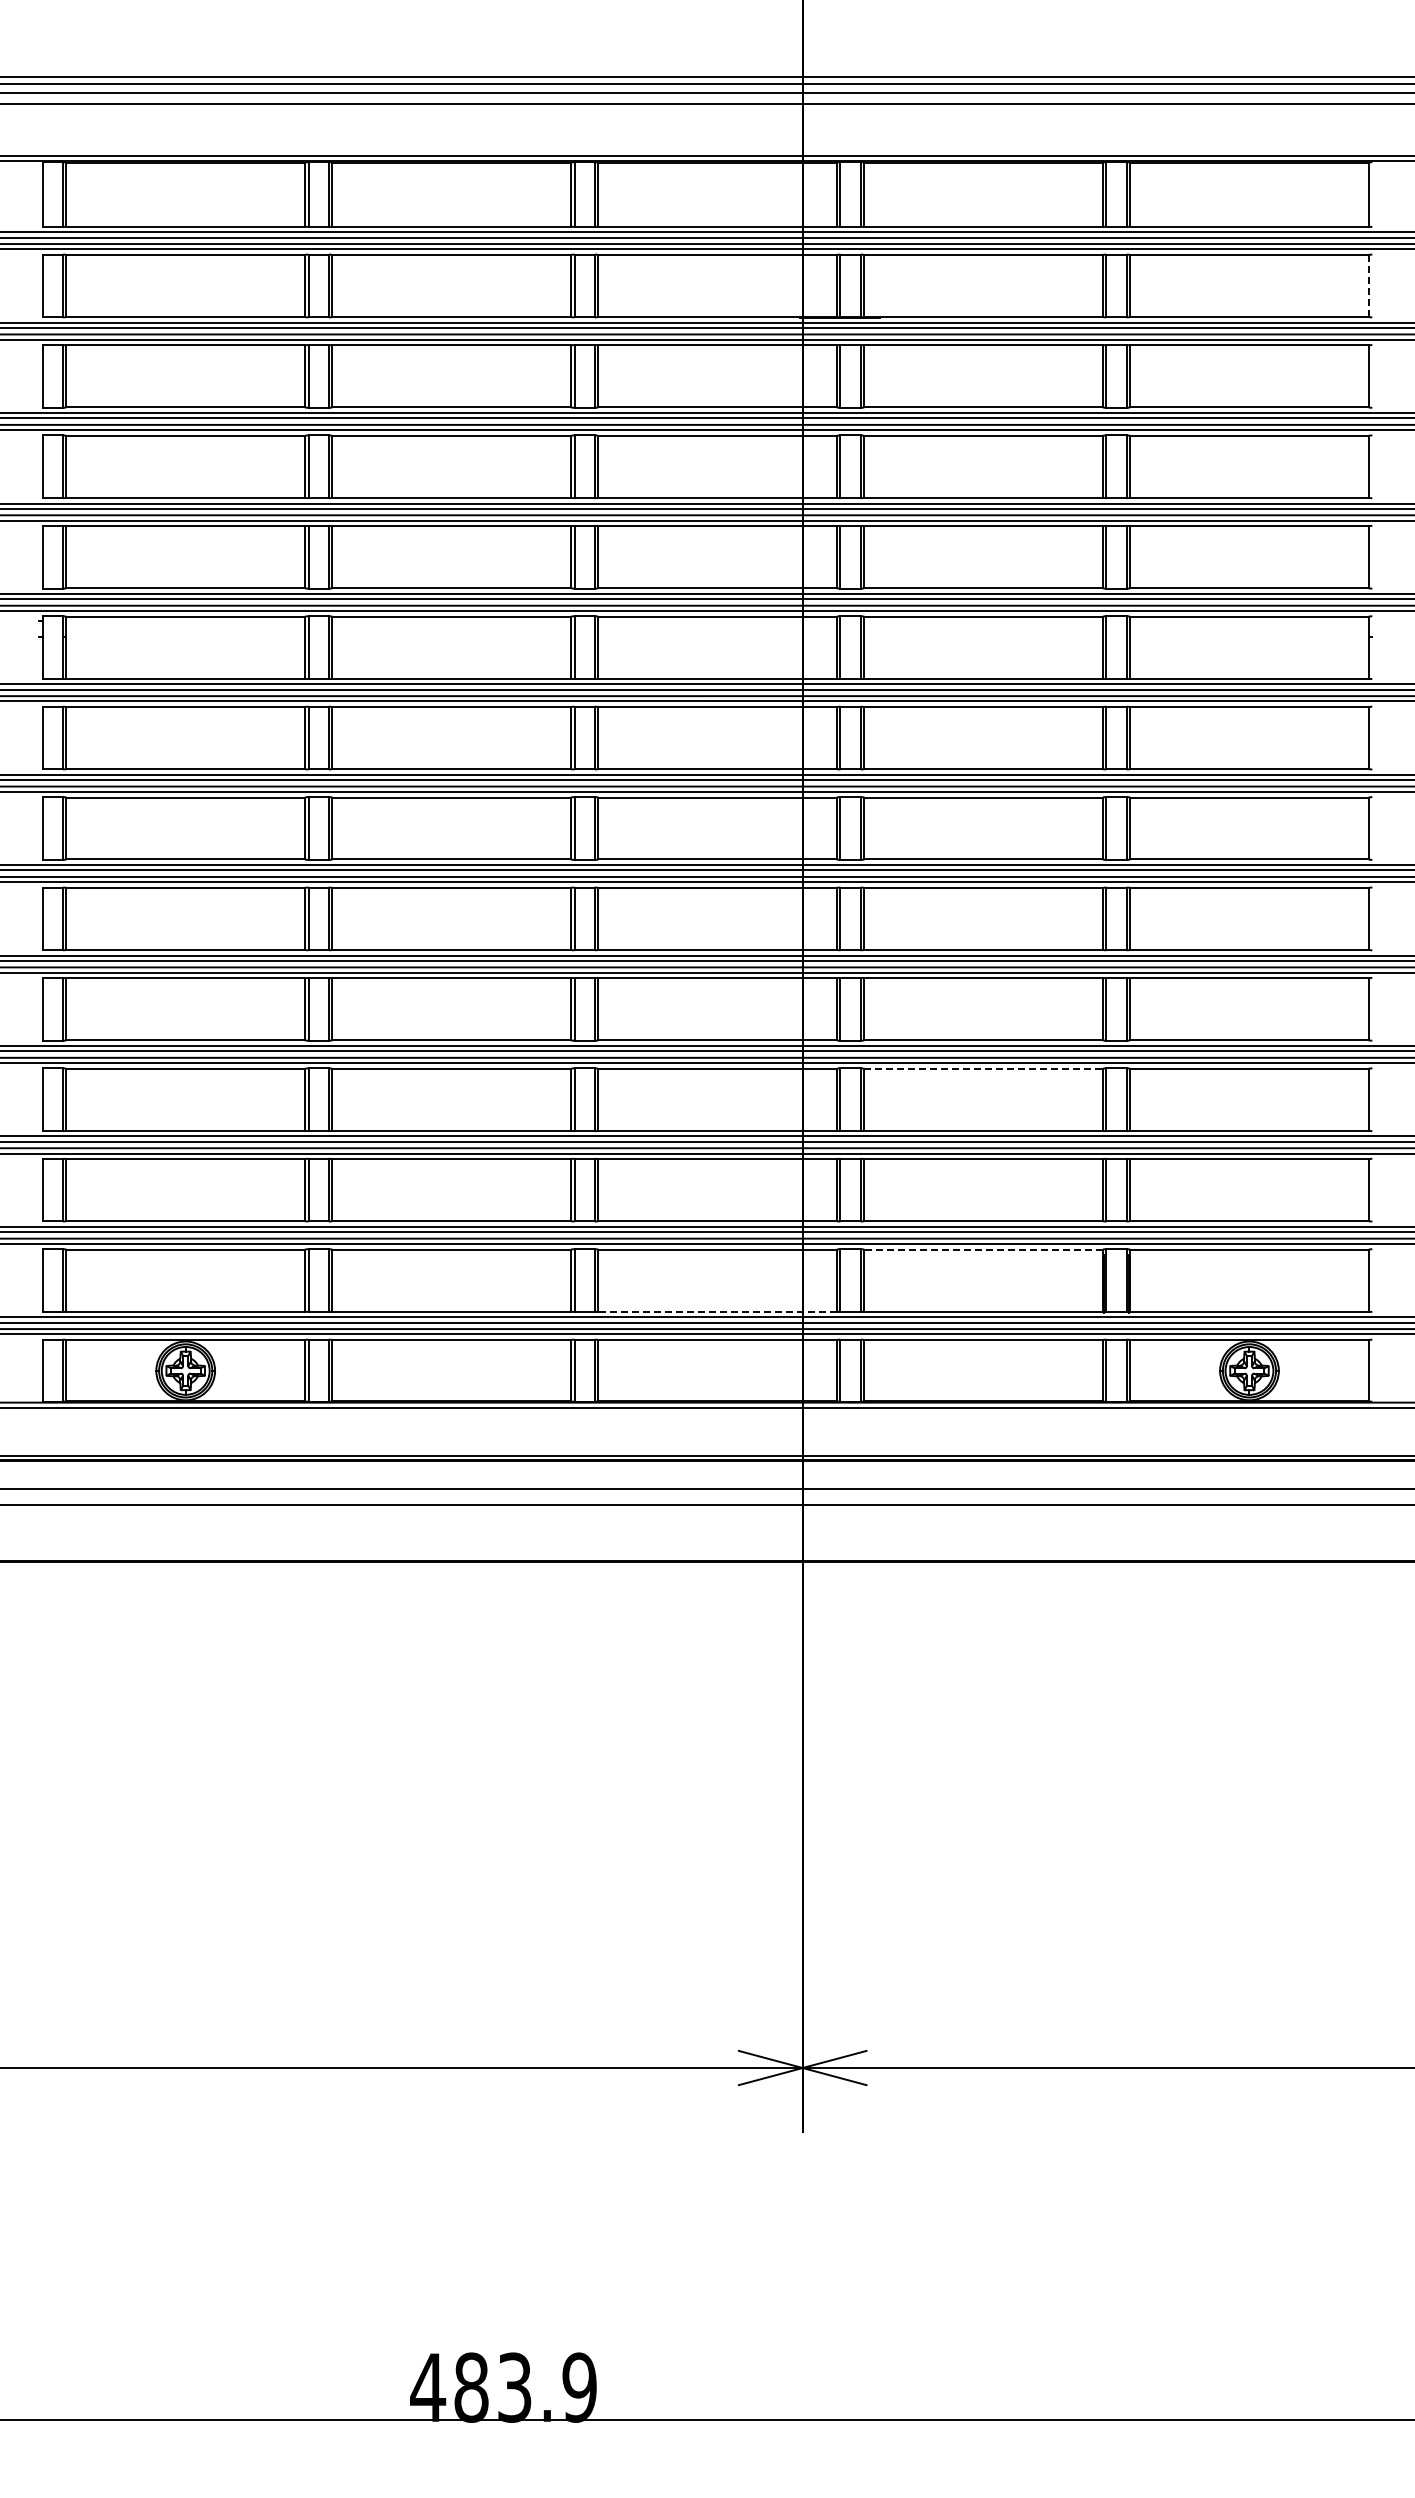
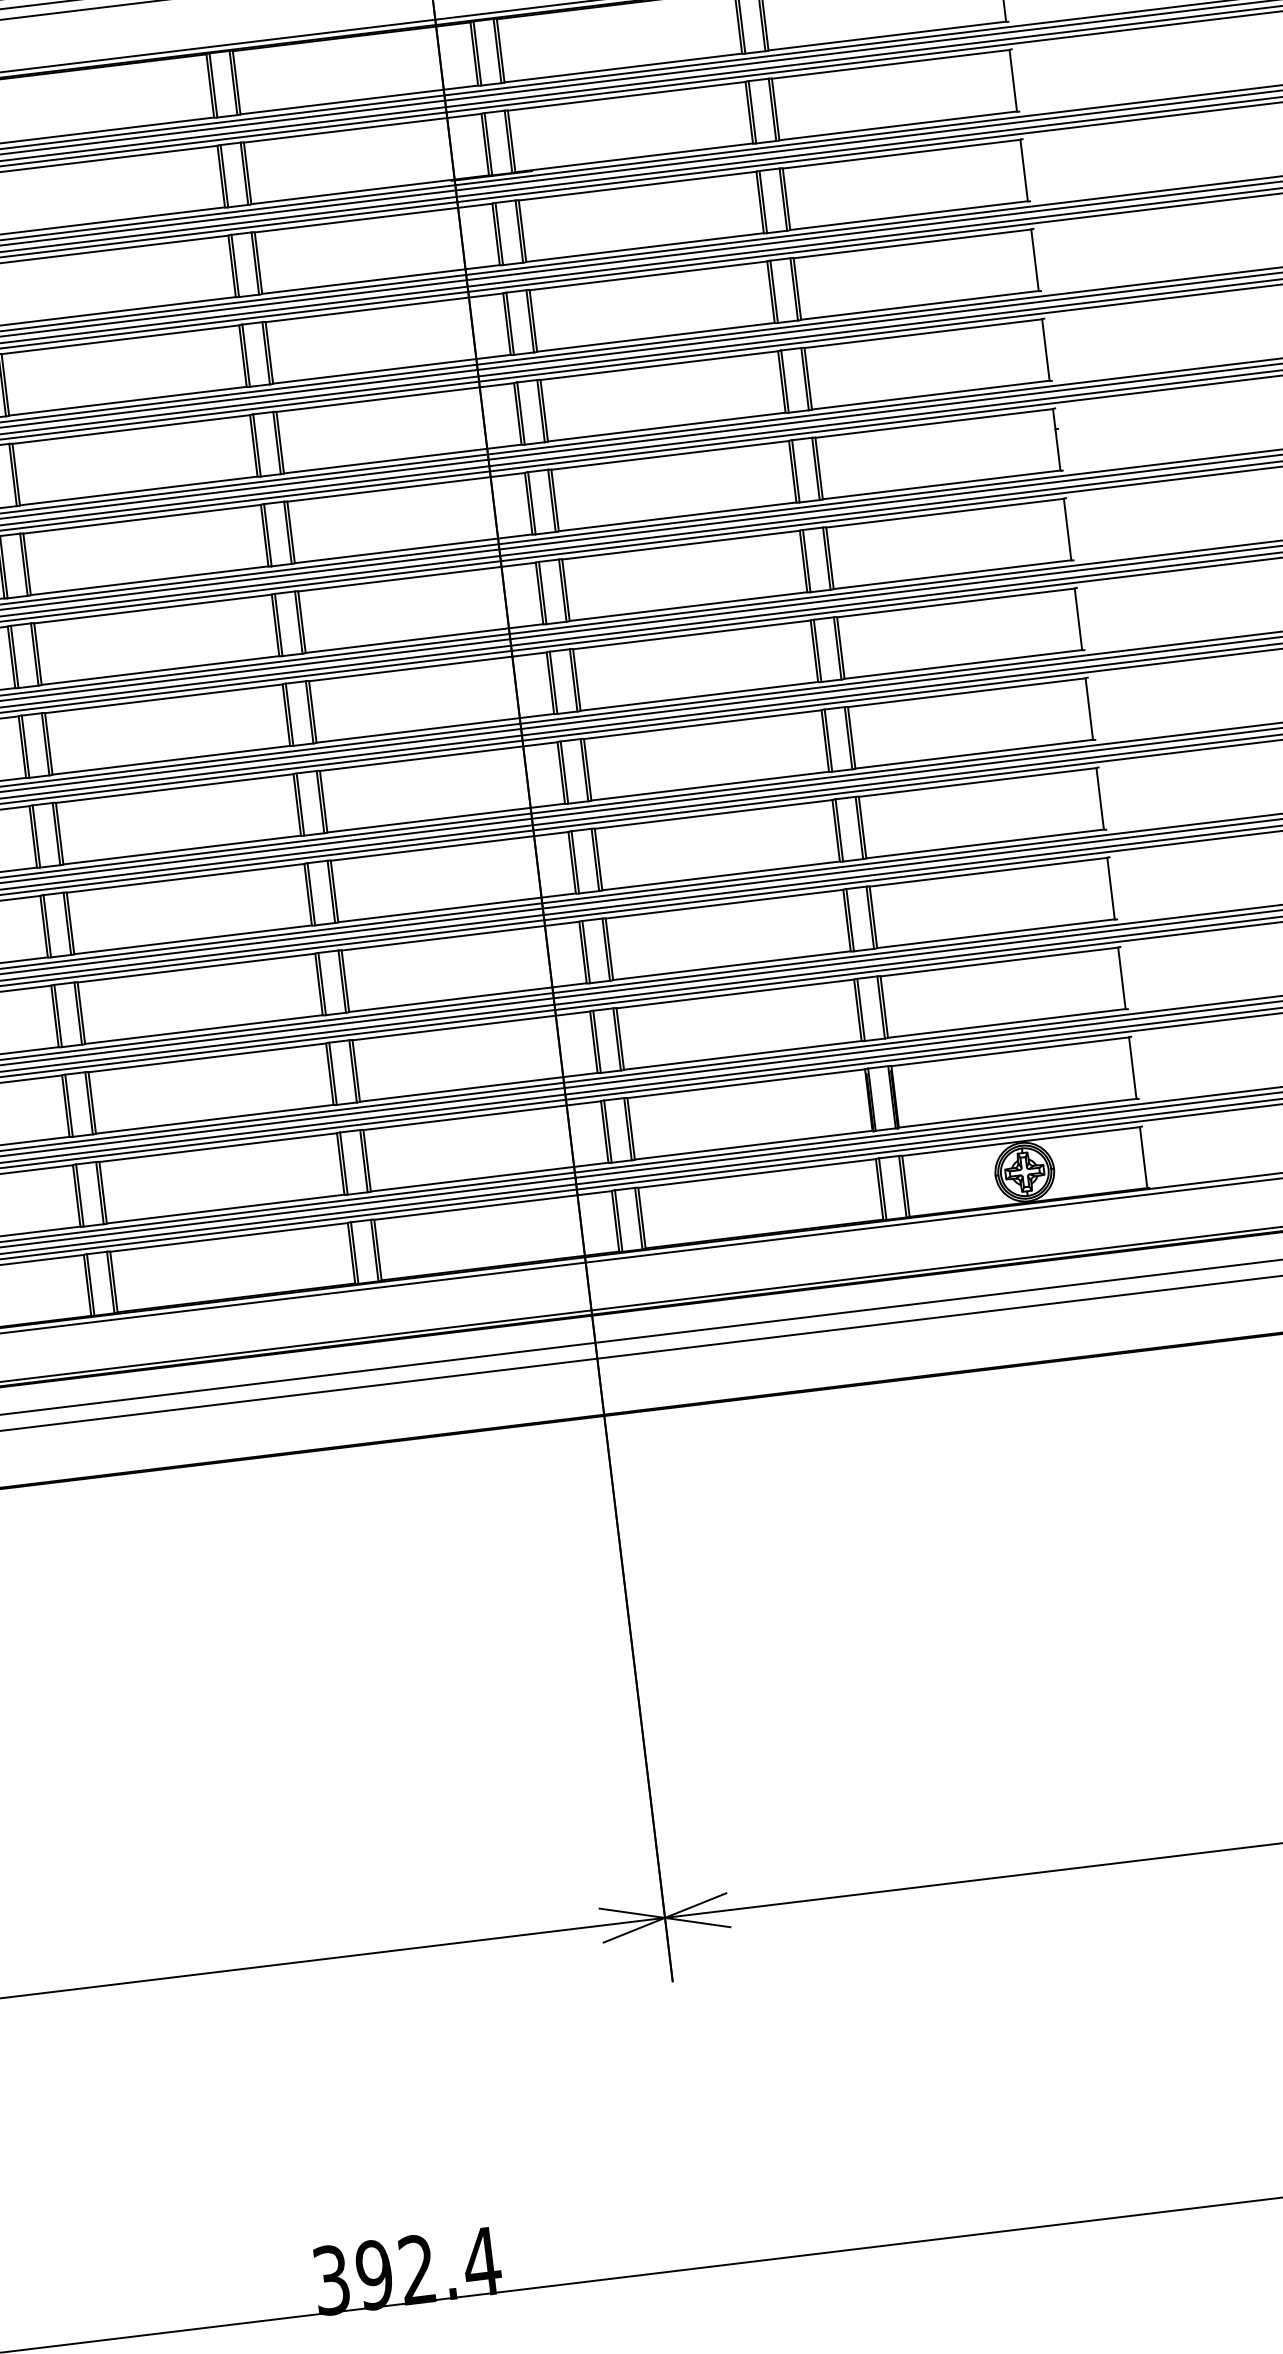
line: (1369, 286) -> (1013, 81), dashed -> solid
line: (983, 1068) -> (724, 903), dashed -> solid
line: (983, 1249) -> (746, 1083), dashed -> solid
line: (717, 1311) -> (489, 1177), dashed -> solid
text: (503, 2387) -> (406, 2271), 483.9 -> 392.4

